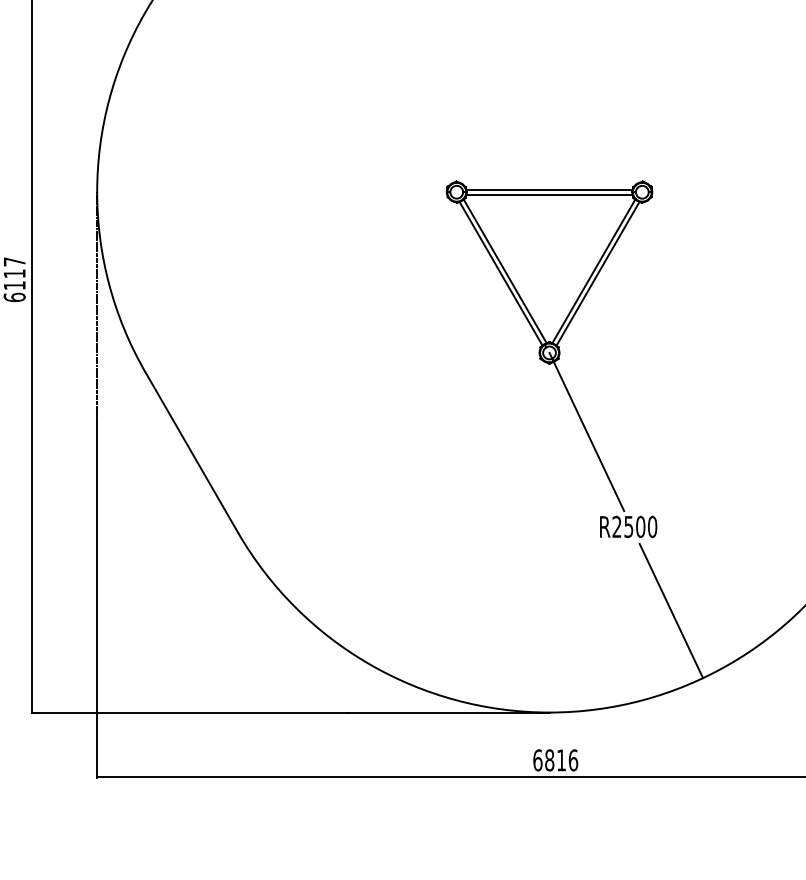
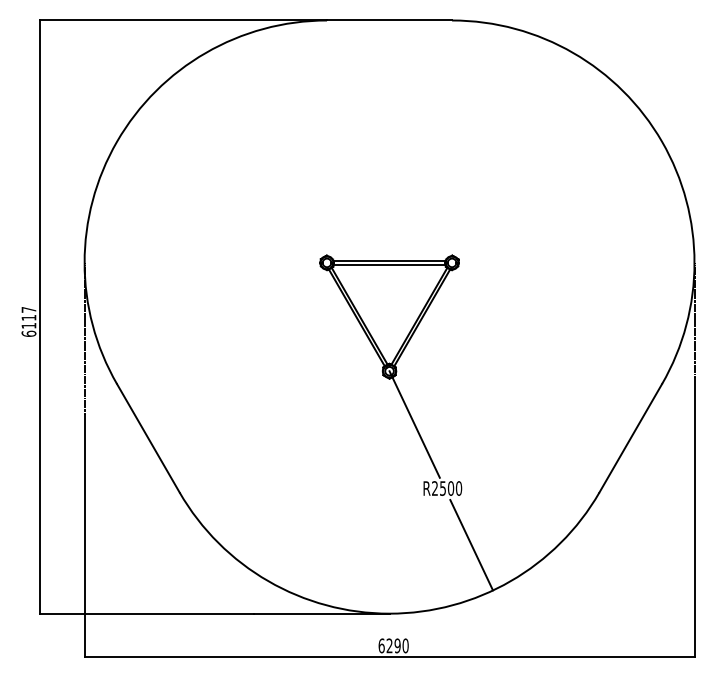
text: (561, 759) -> (397, 645), 6816 -> 6290

